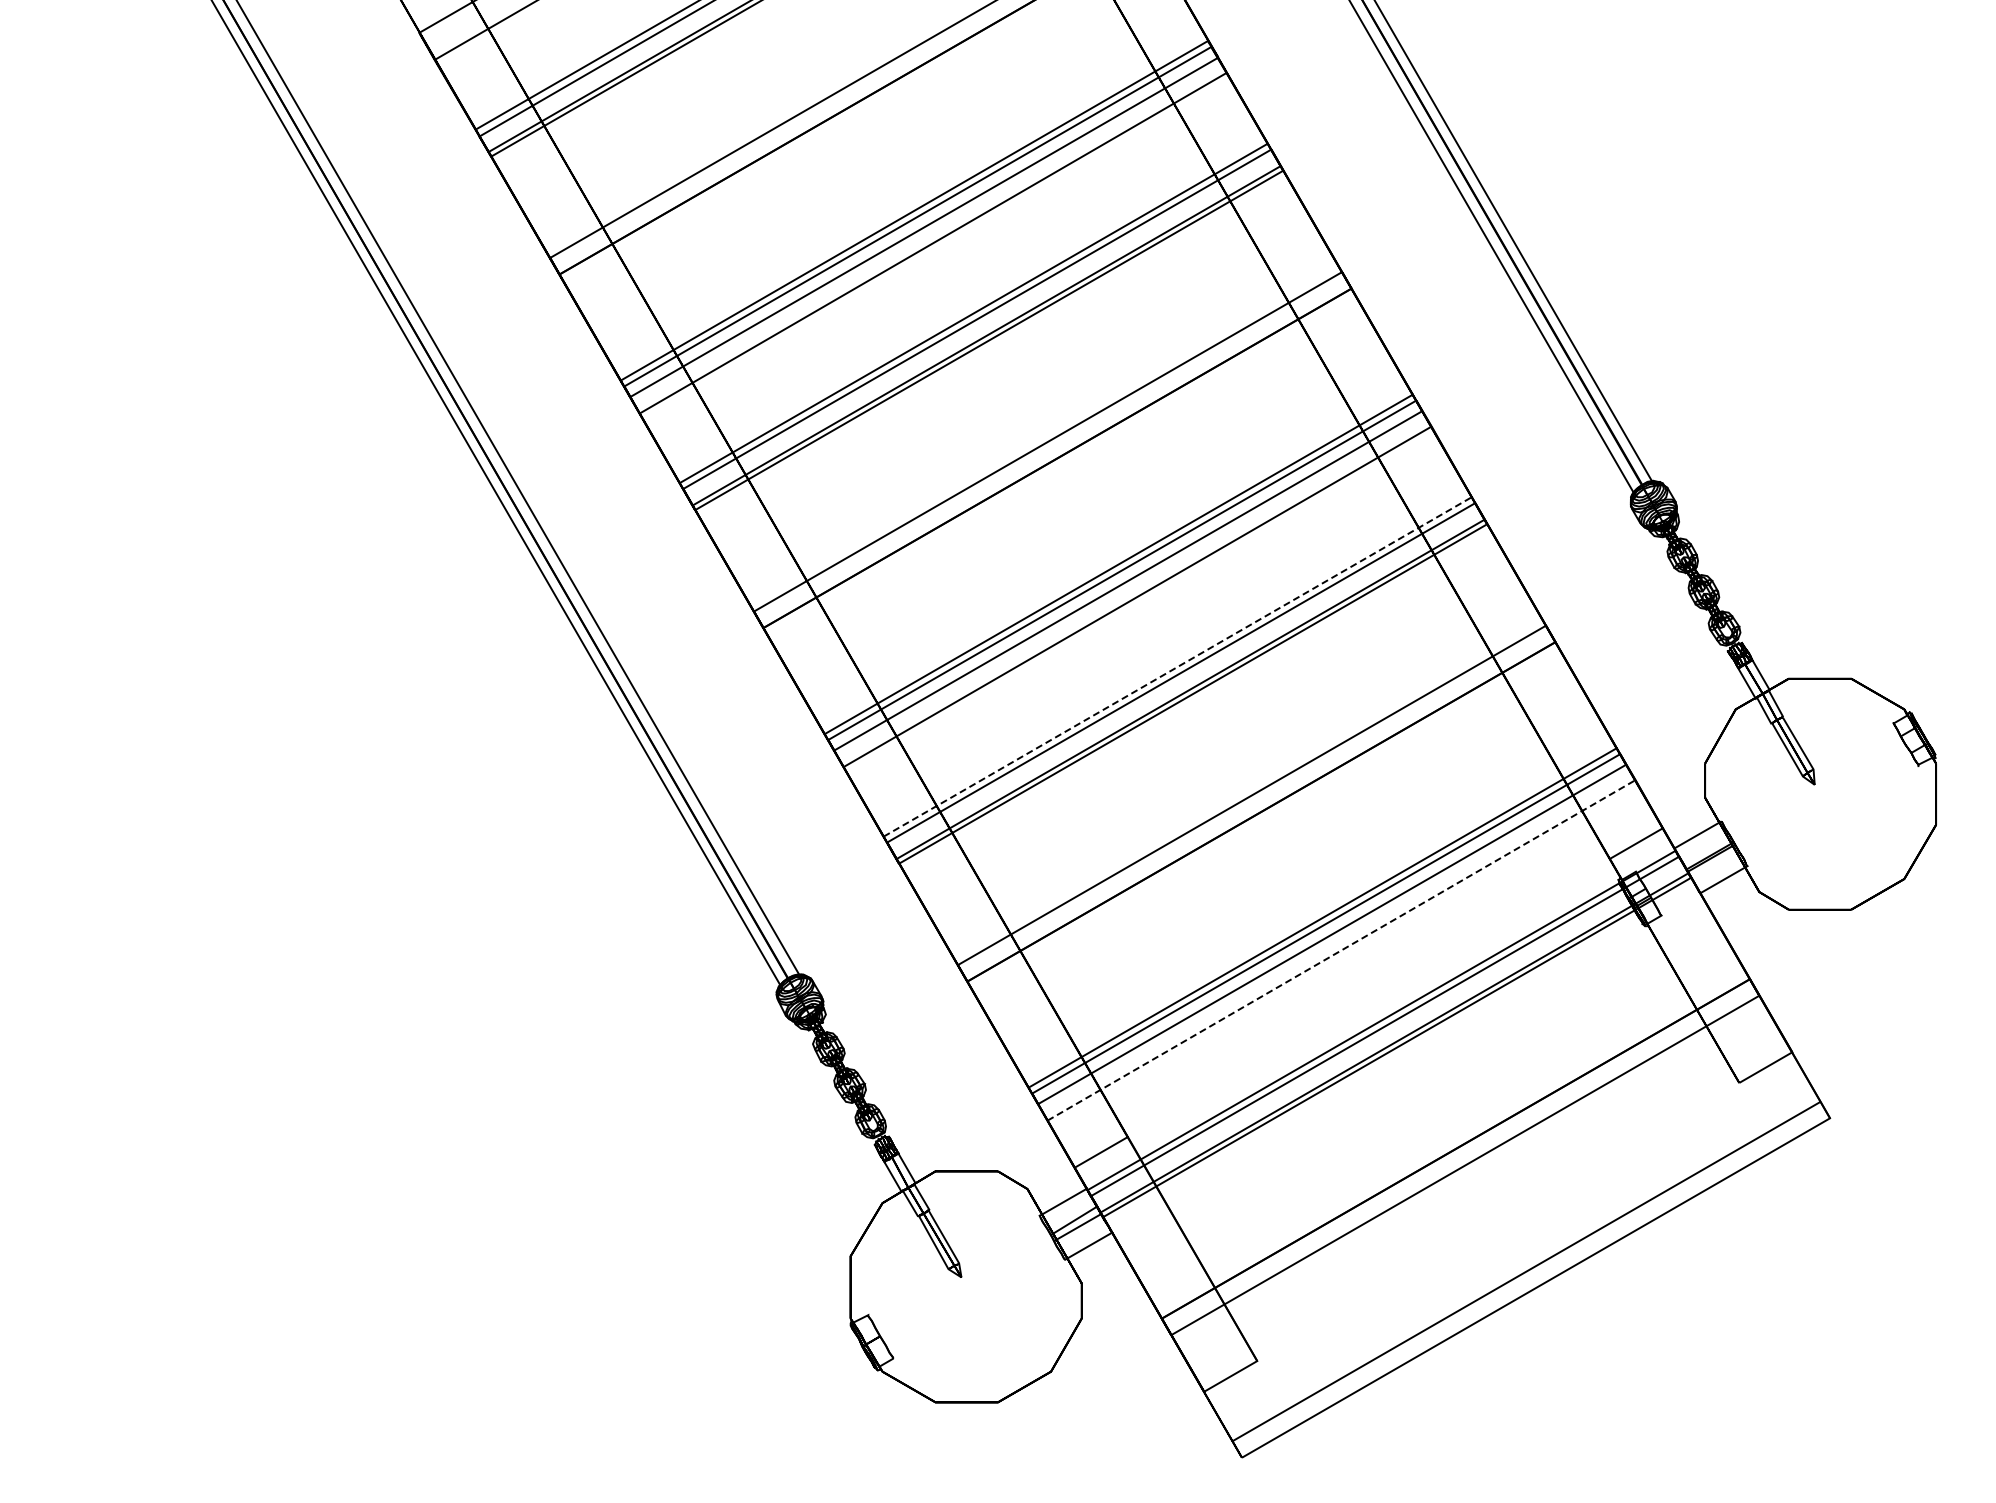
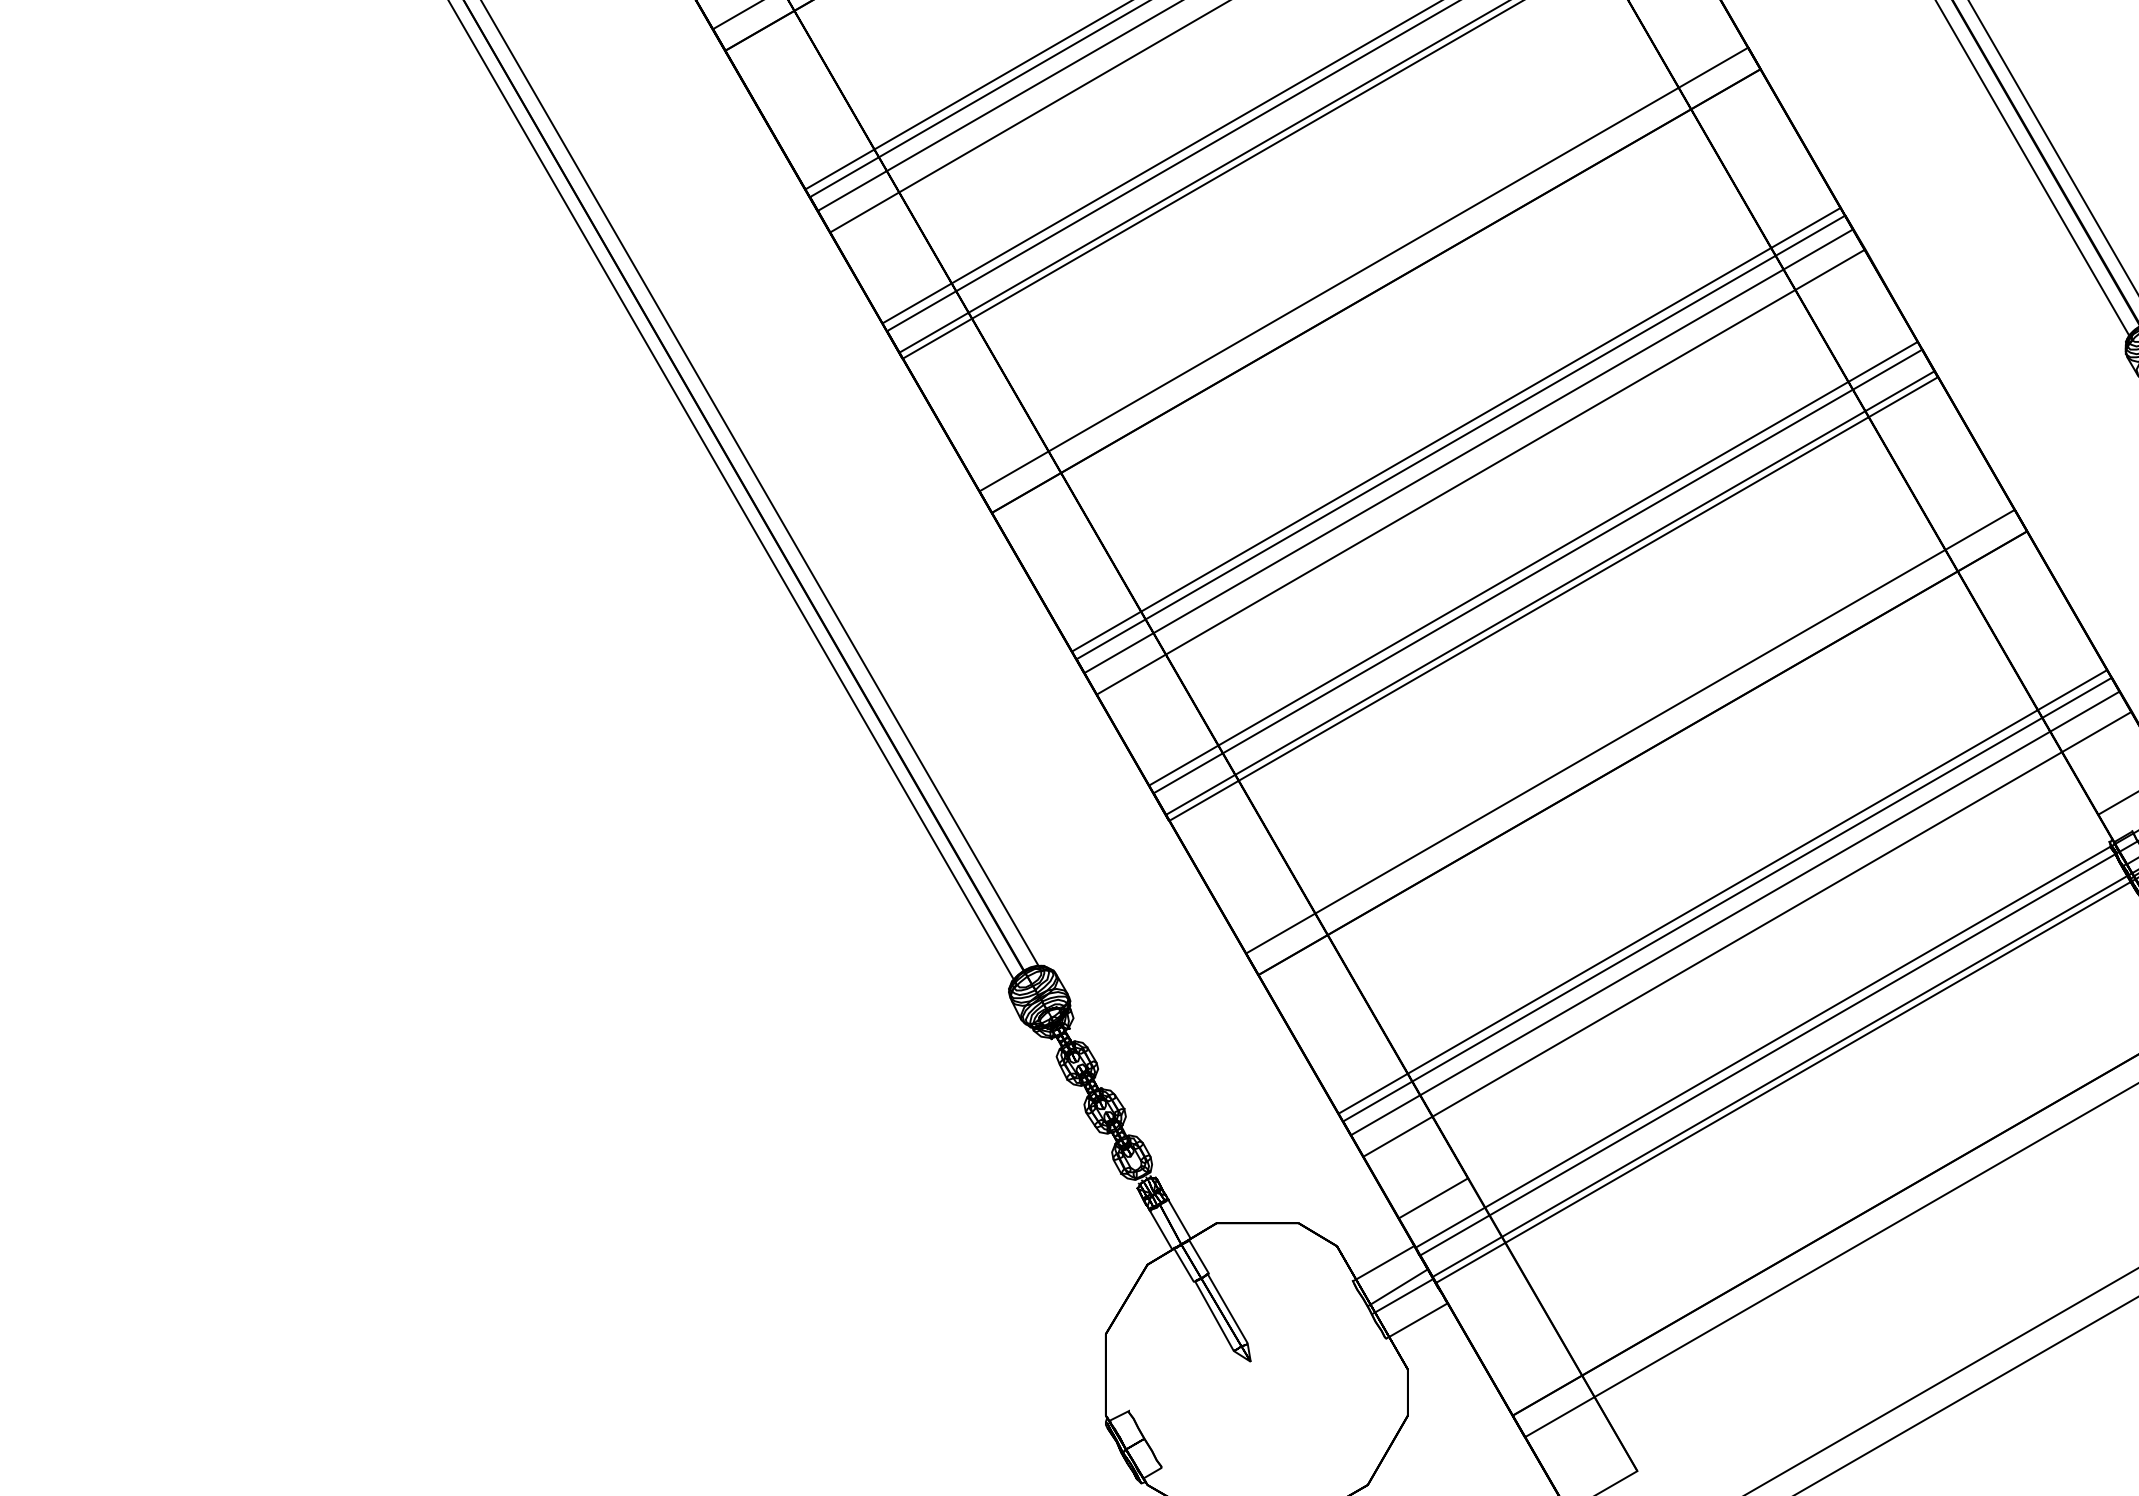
line: (1177, 666) -> (1533, 563), dashed -> solid
line: (1341, 950) -> (1747, 934), dashed -> solid

